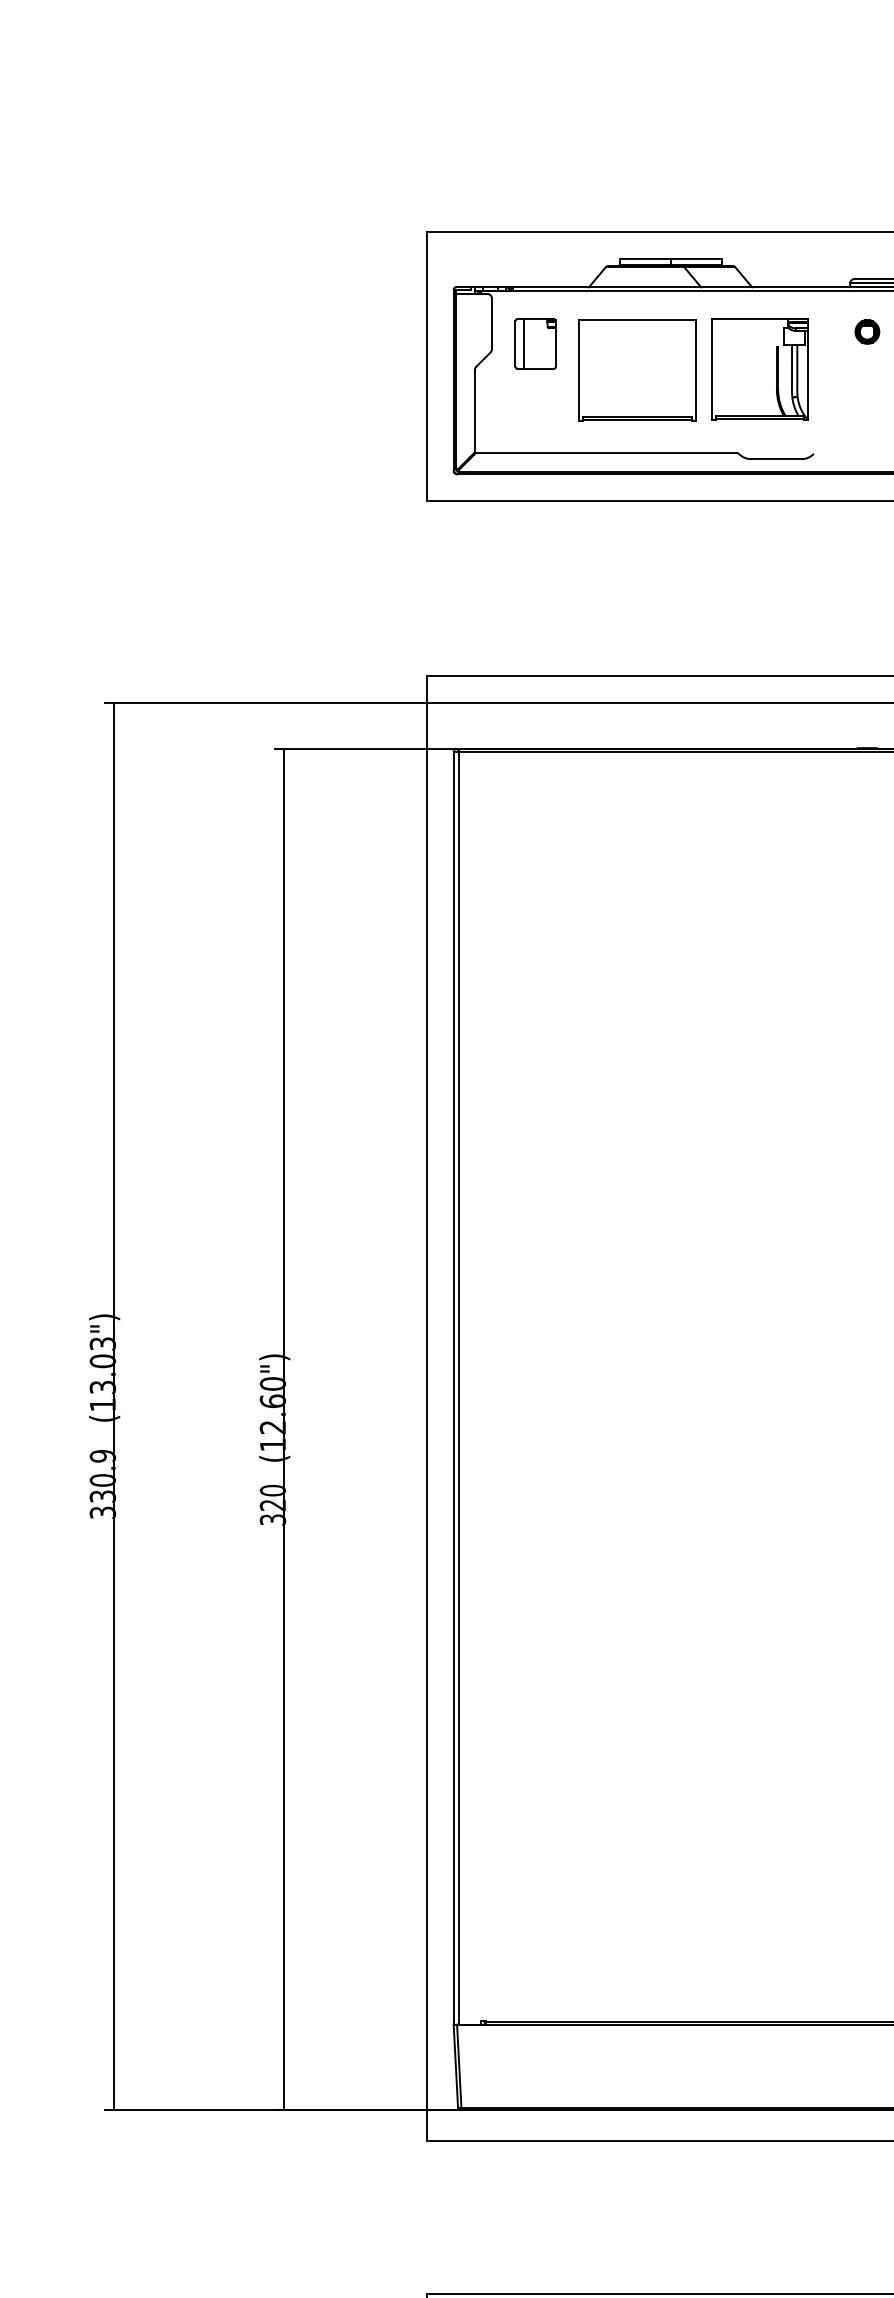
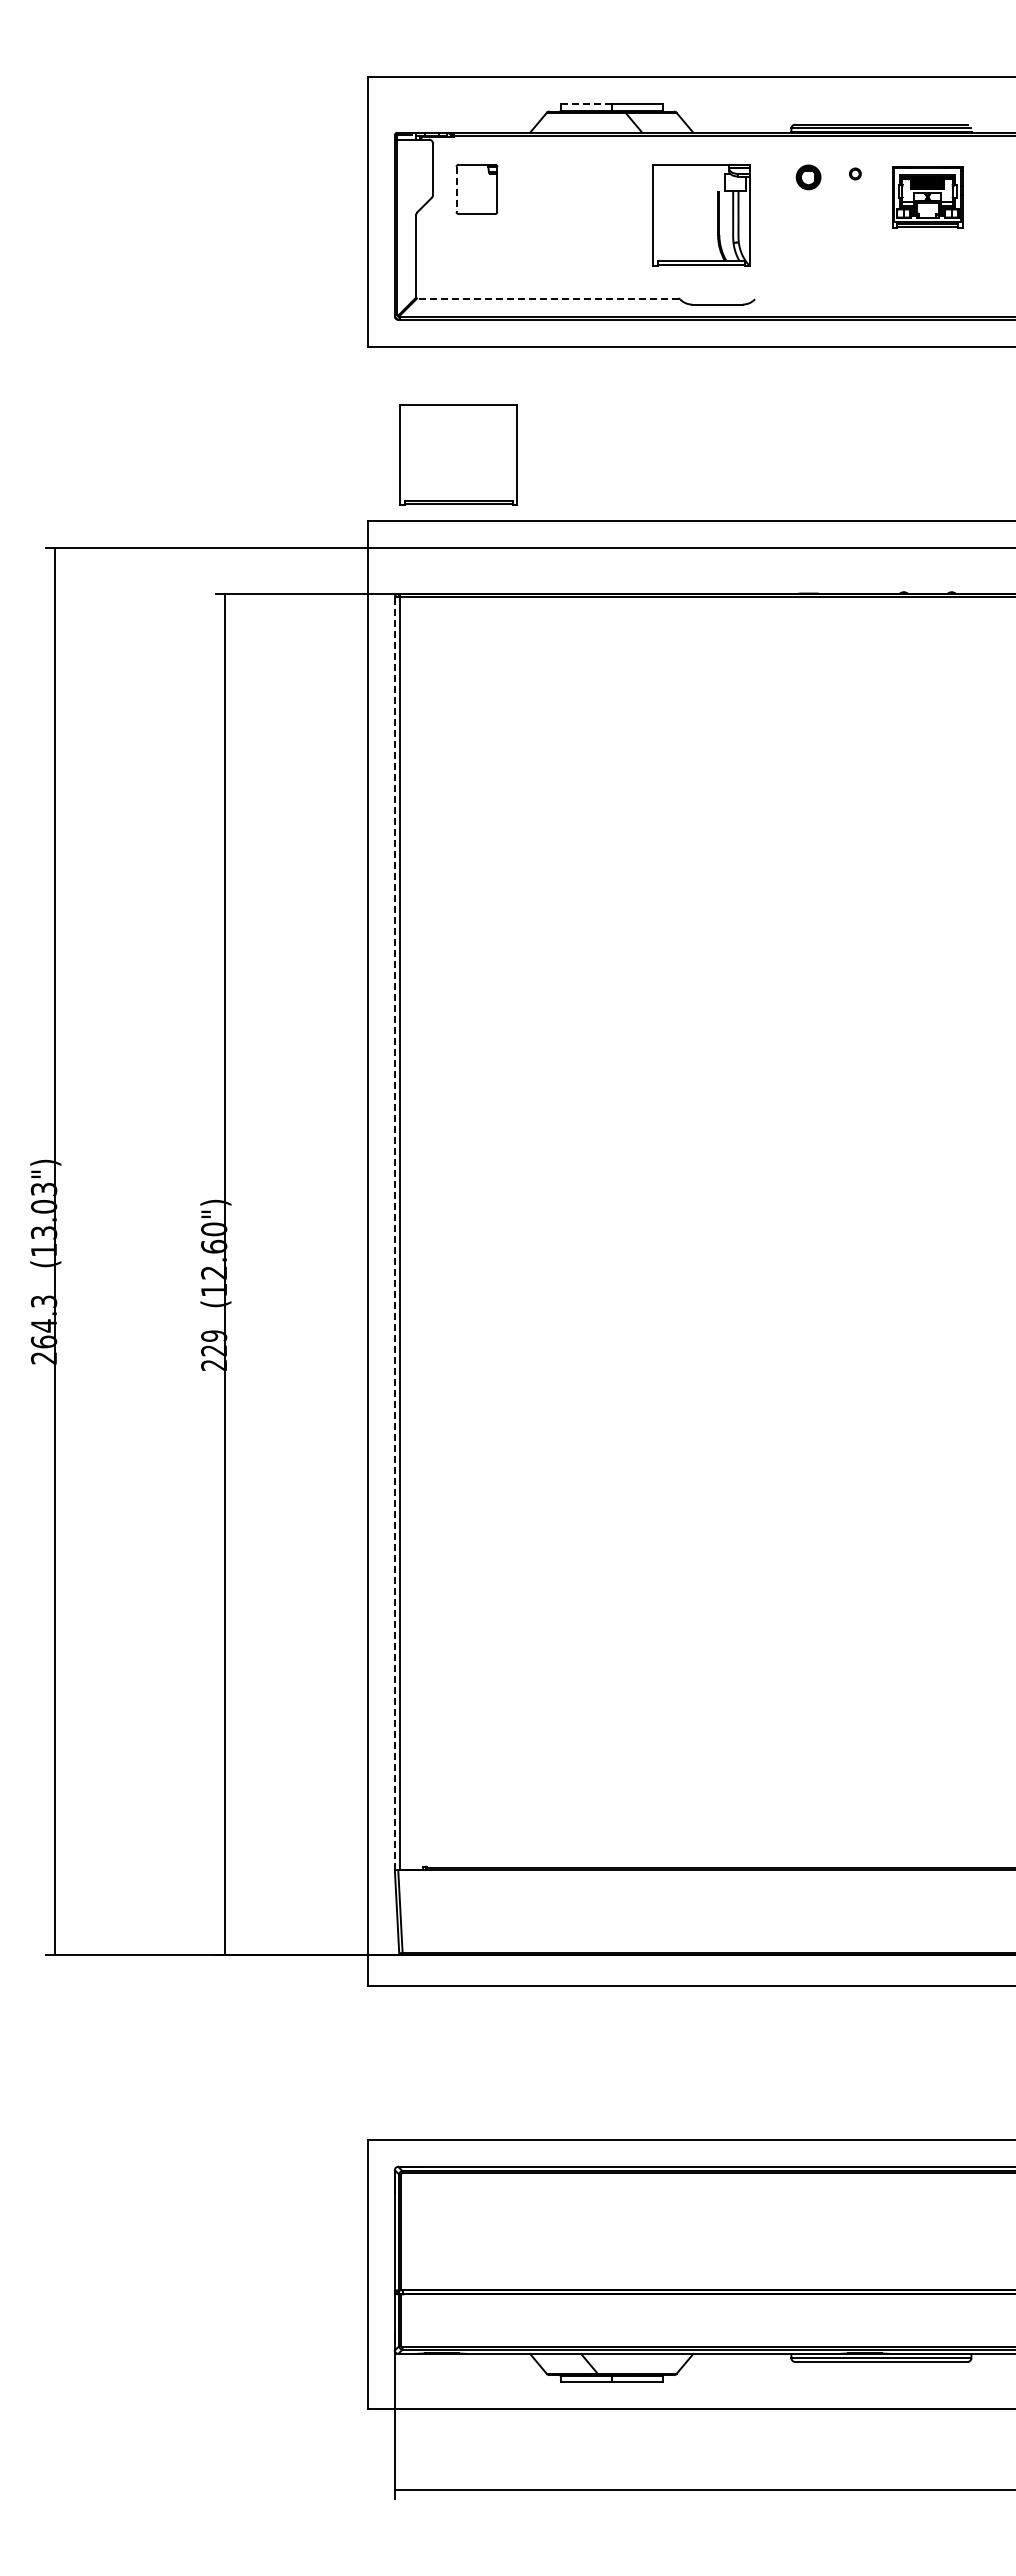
line: (645, 259) -> (586, 104), solid -> dashed
line: (515, 344) -> (456, 189), solid -> dashed
line: (524, 344) -> (465, 189), removed
part: (637, 370) -> (458, 454), moved
line: (606, 453) -> (547, 298), solid -> dashed
line: (453, 1388) -> (394, 1233), solid -> dashed
text: (102, 1484) -> (43, 1329), 330.9 -> 264.3
text: (273, 1505) -> (214, 1350), 320 -> 229

